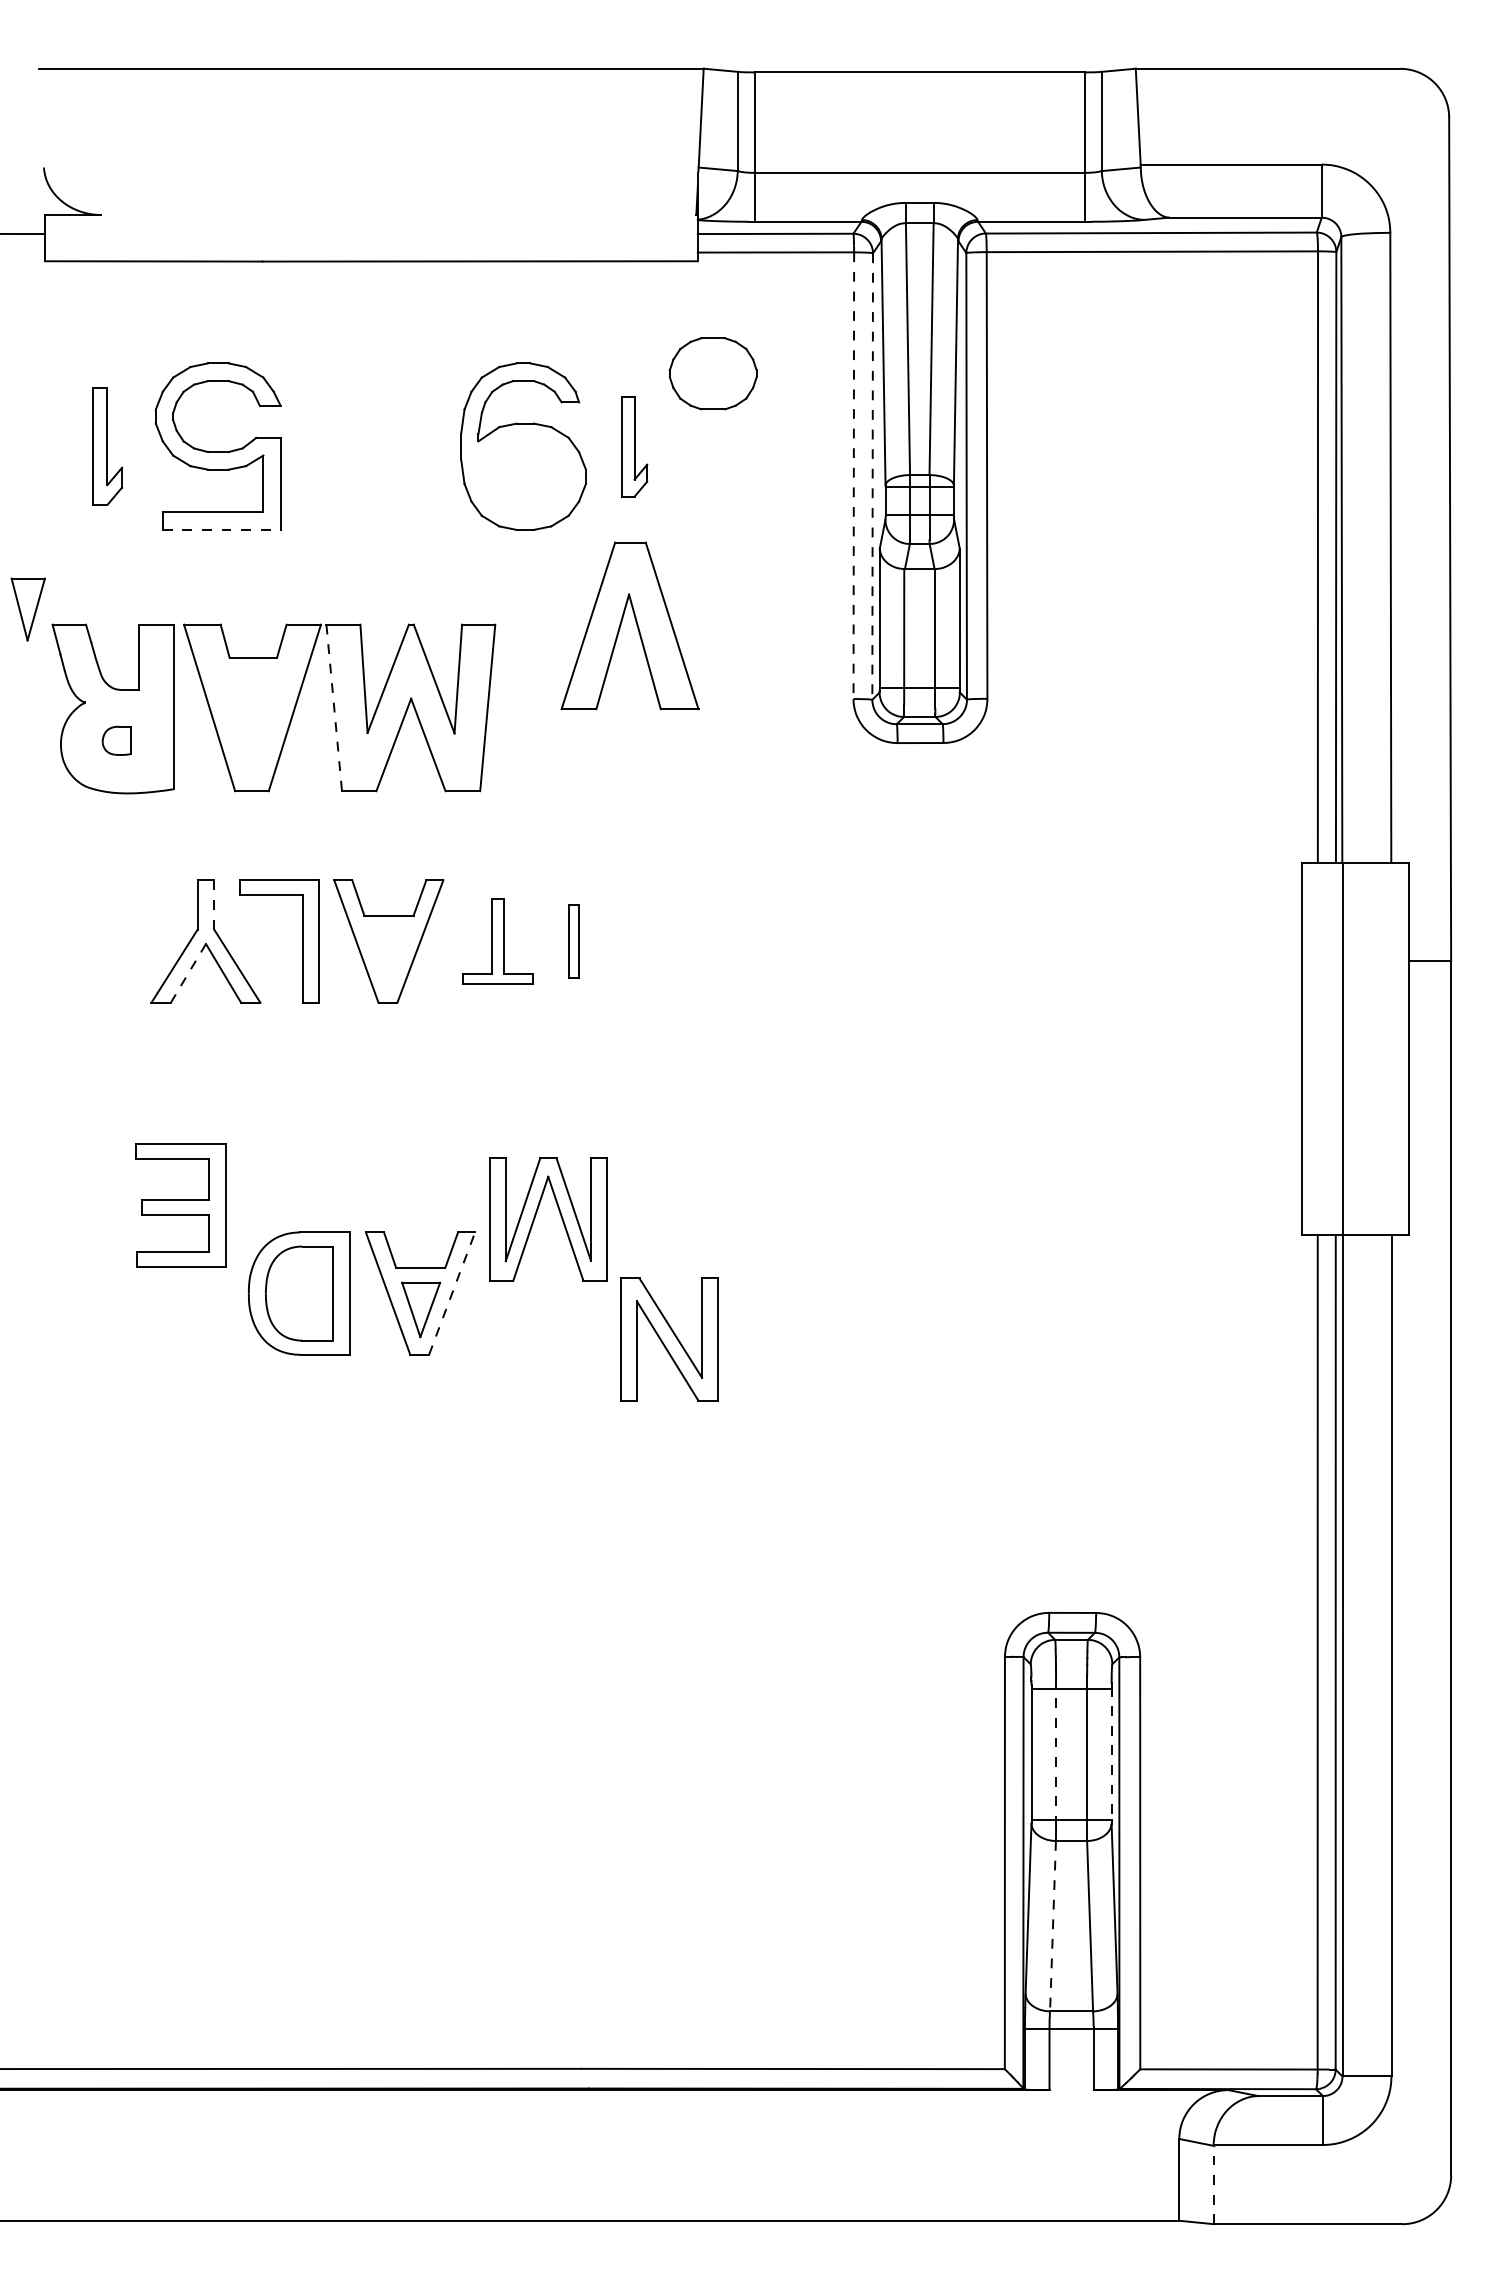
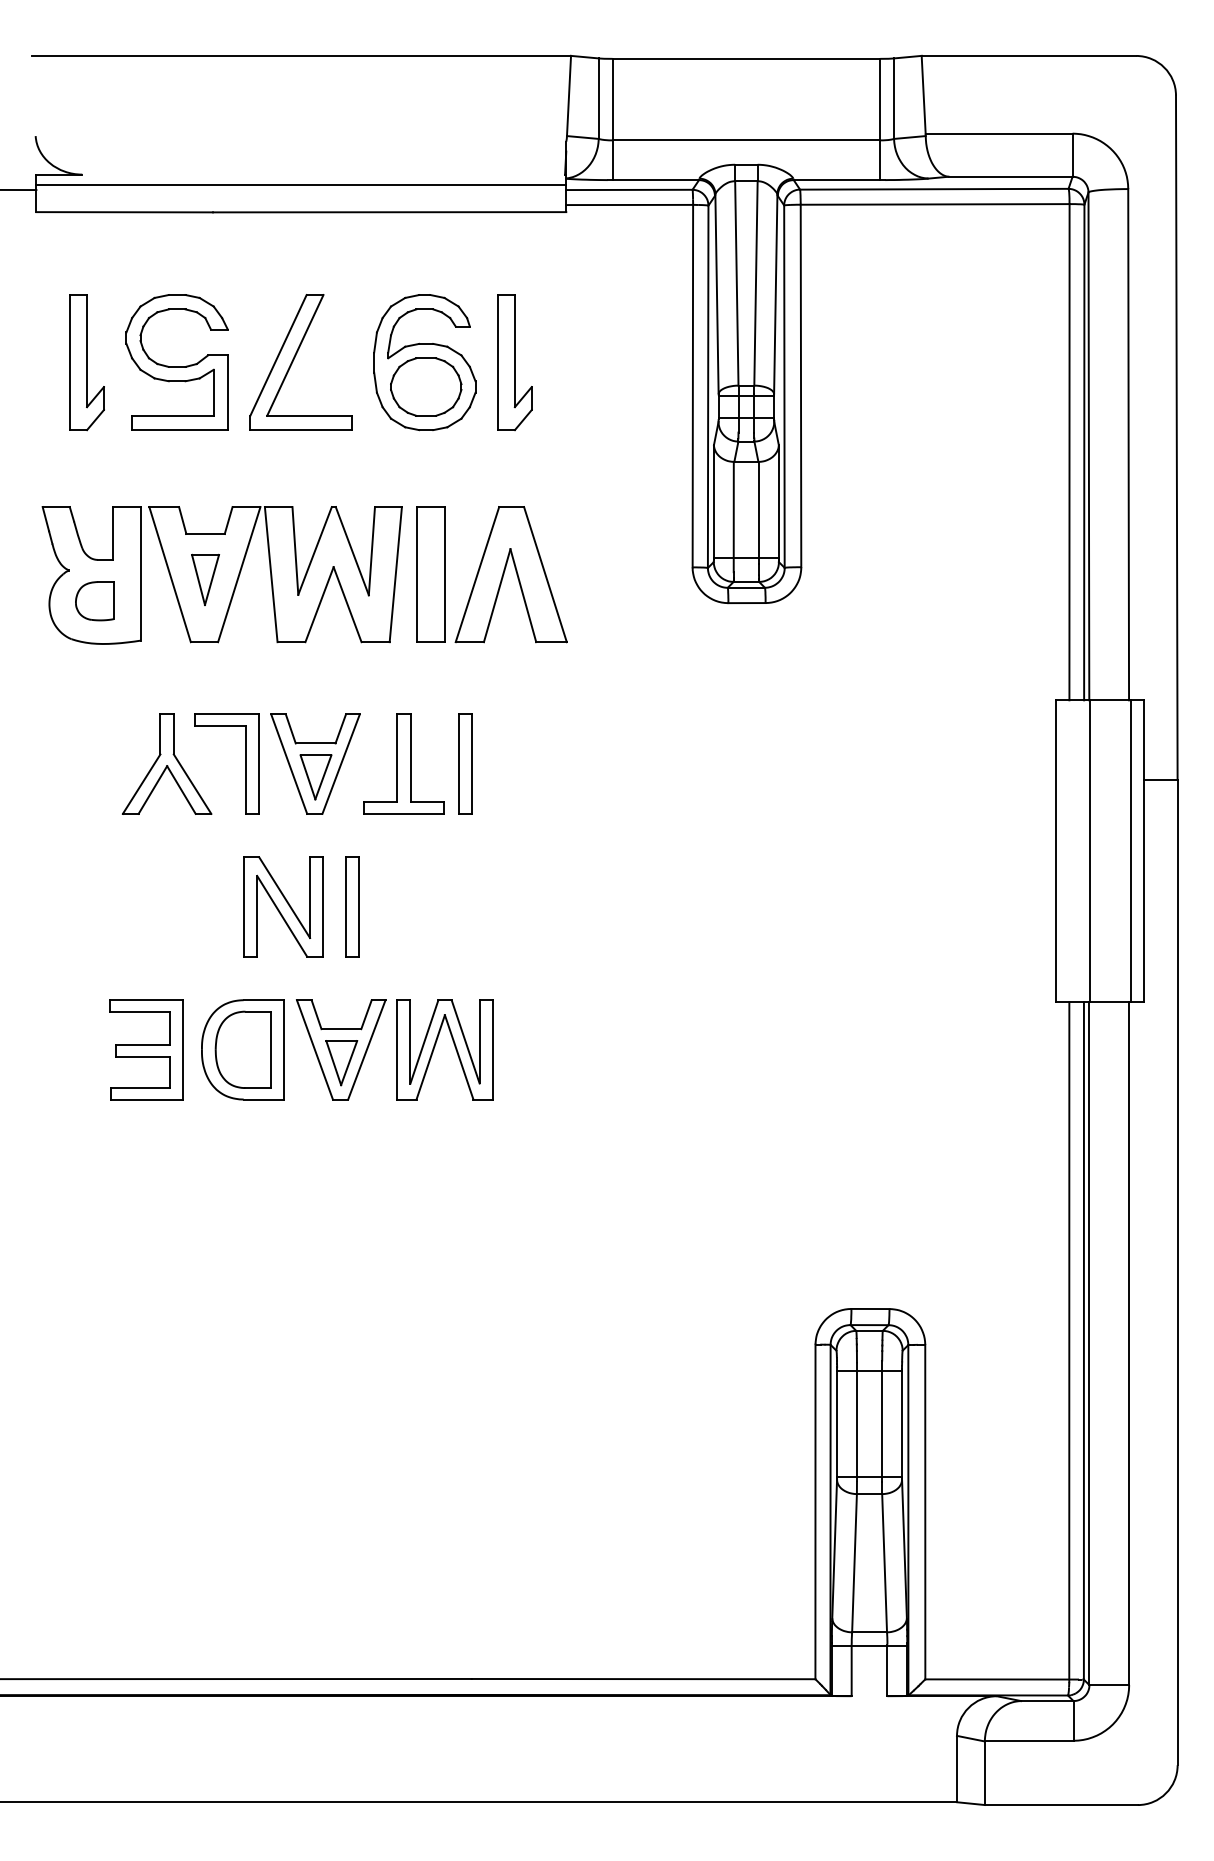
line: (370, 227) -> (300, 184), added
part: (712, 373) -> (425, 386), moved
part: (362, 443) -> (294, 360), added
part: (107, 446) -> (87, 362), size x1.43
part: (634, 446) -> (514, 362), size x1.67
line: (853, 476) -> (692, 386), dashed -> solid
line: (872, 477) -> (708, 387), dashed -> solid
line: (221, 529) -> (179, 429), dashed -> solid
part: (27, 609) -> (204, 579), moved
part: (635, 622) -> (515, 571), moved
line: (334, 707) -> (271, 574), dashed -> solid
part: (531, 707) -> (431, 574), added
part: (116, 740) -> (94, 601), size x1.67
line: (214, 904) -> (174, 734), dashed -> solid
part: (497, 941) -> (403, 764), size x1.43
part: (573, 941) -> (465, 764), size x1.67
part: (389, 957) -> (316, 777), added
line: (188, 972) -> (152, 789), dashed -> solid
line: (1394, 1048) -> (1131, 850), added
part: (434, 1117) -> (352, 906), added
part: (180, 1205) -> (146, 1049), moved
part: (560, 1216) -> (454, 1047), moved
line: (452, 1293) -> (367, 1049), dashed -> solid
part: (669, 1339) -> (283, 906), moved
line: (1056, 1752) -> (857, 1422), dashed -> solid
line: (1111, 1753) -> (901, 1423), dashed -> solid
line: (1053, 1926) -> (854, 1563), dashed -> solid
line: (1213, 2184) -> (984, 1772), dashed -> solid

